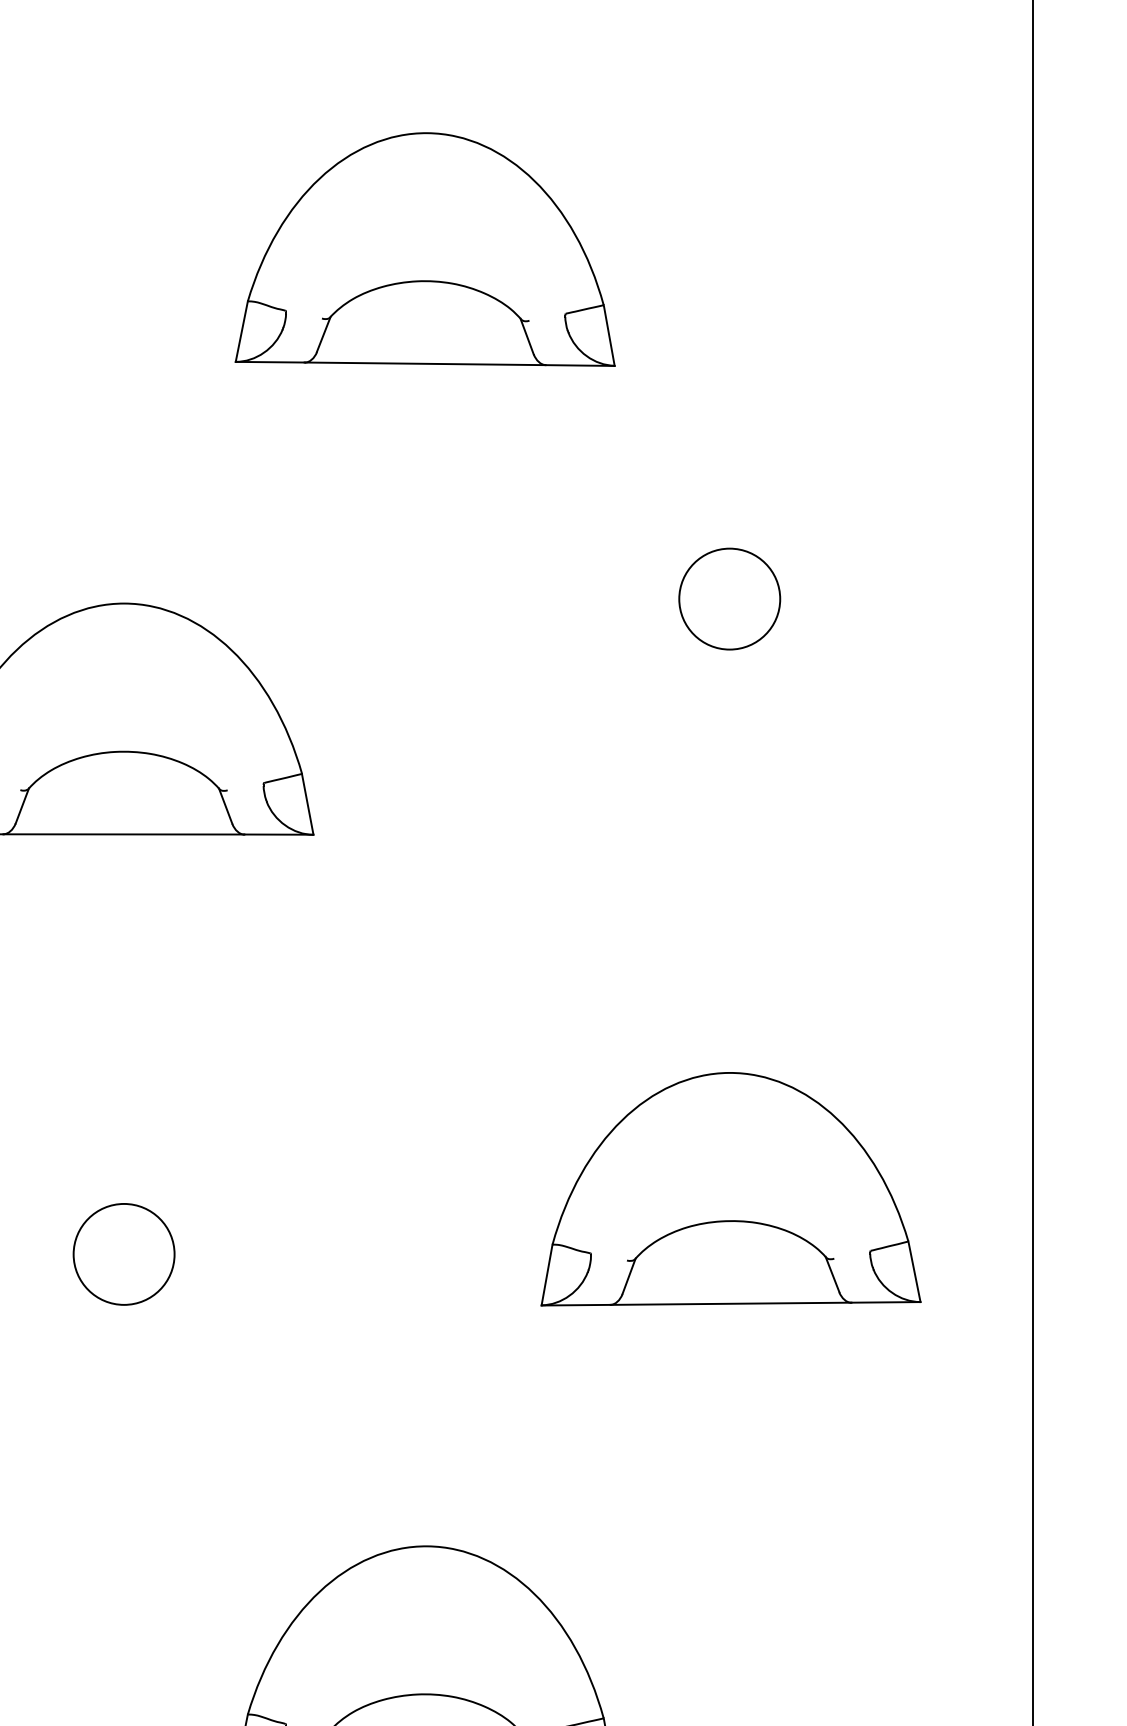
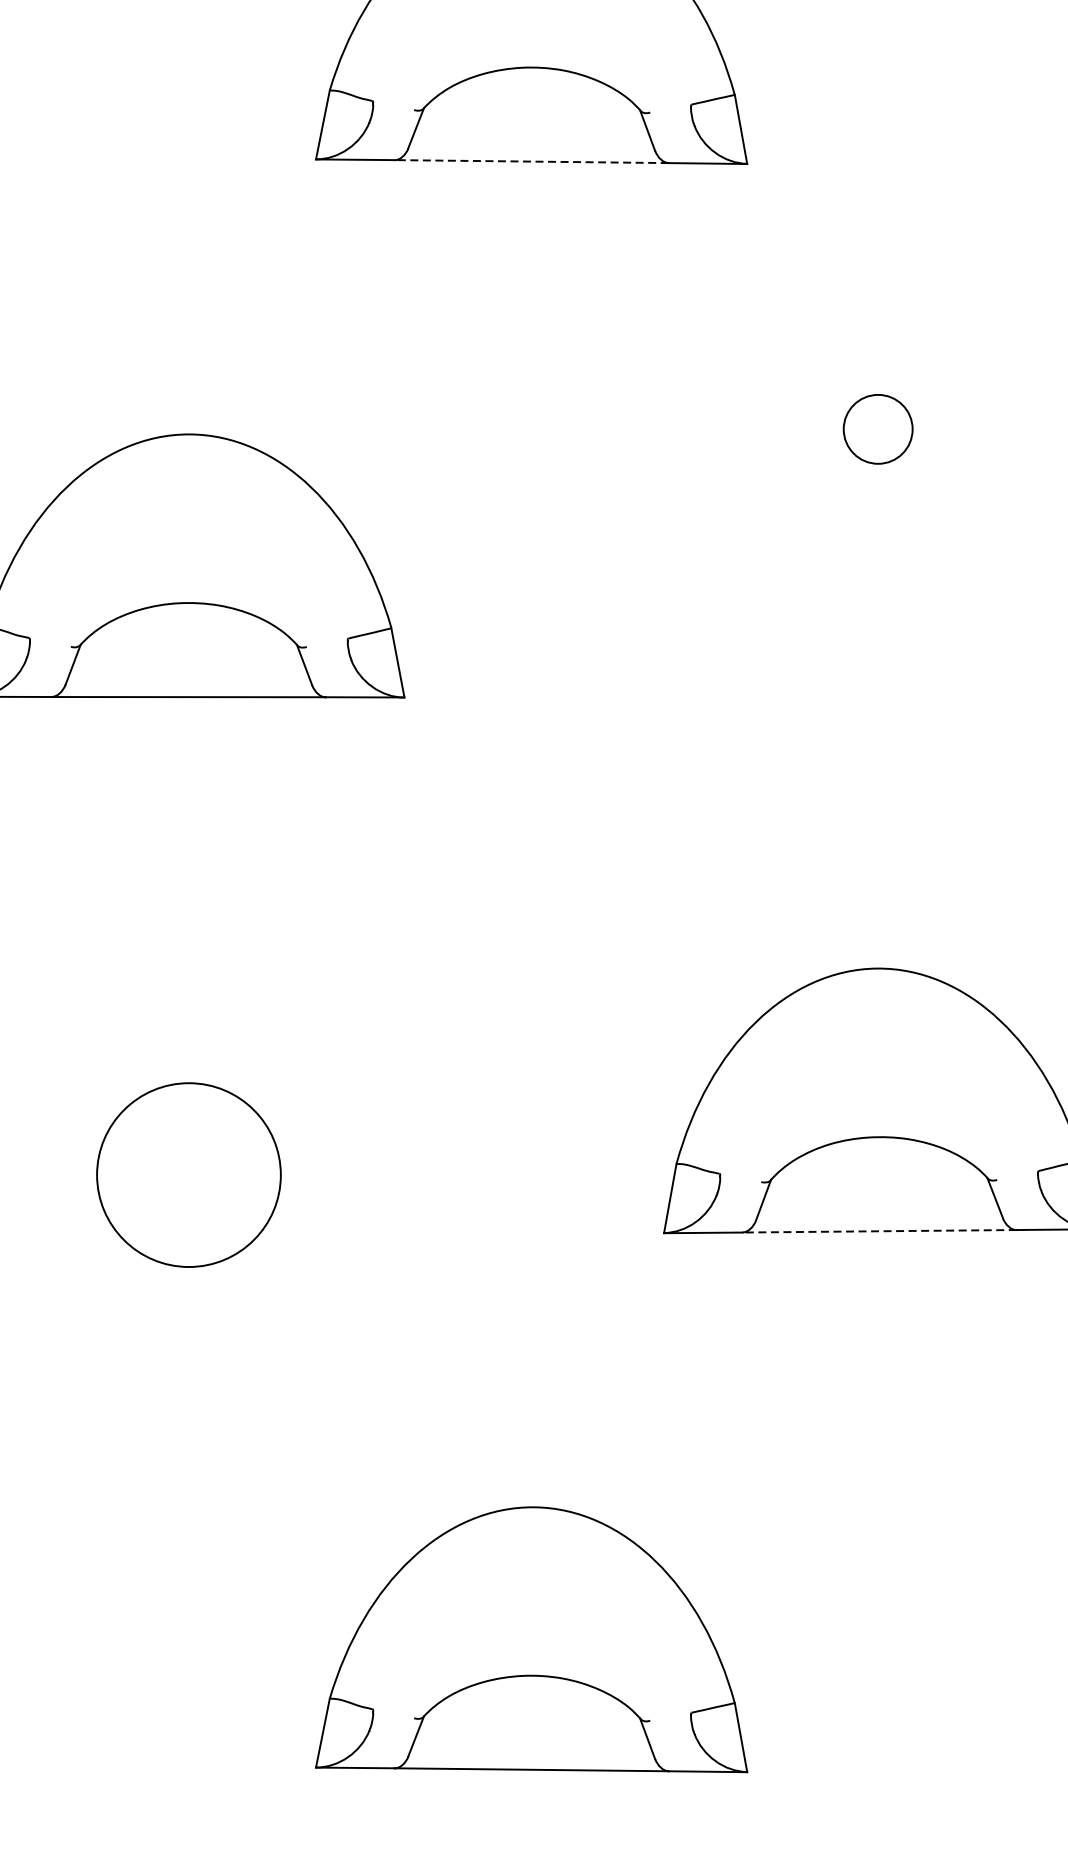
line: (425, 363) -> (531, 161), solid -> dashed
circle: (729, 598) -> (877, 428), size x0.6
circle: (123, 1253) -> (188, 1174), size x1.6
line: (730, 1303) -> (879, 1230), solid -> dashed

